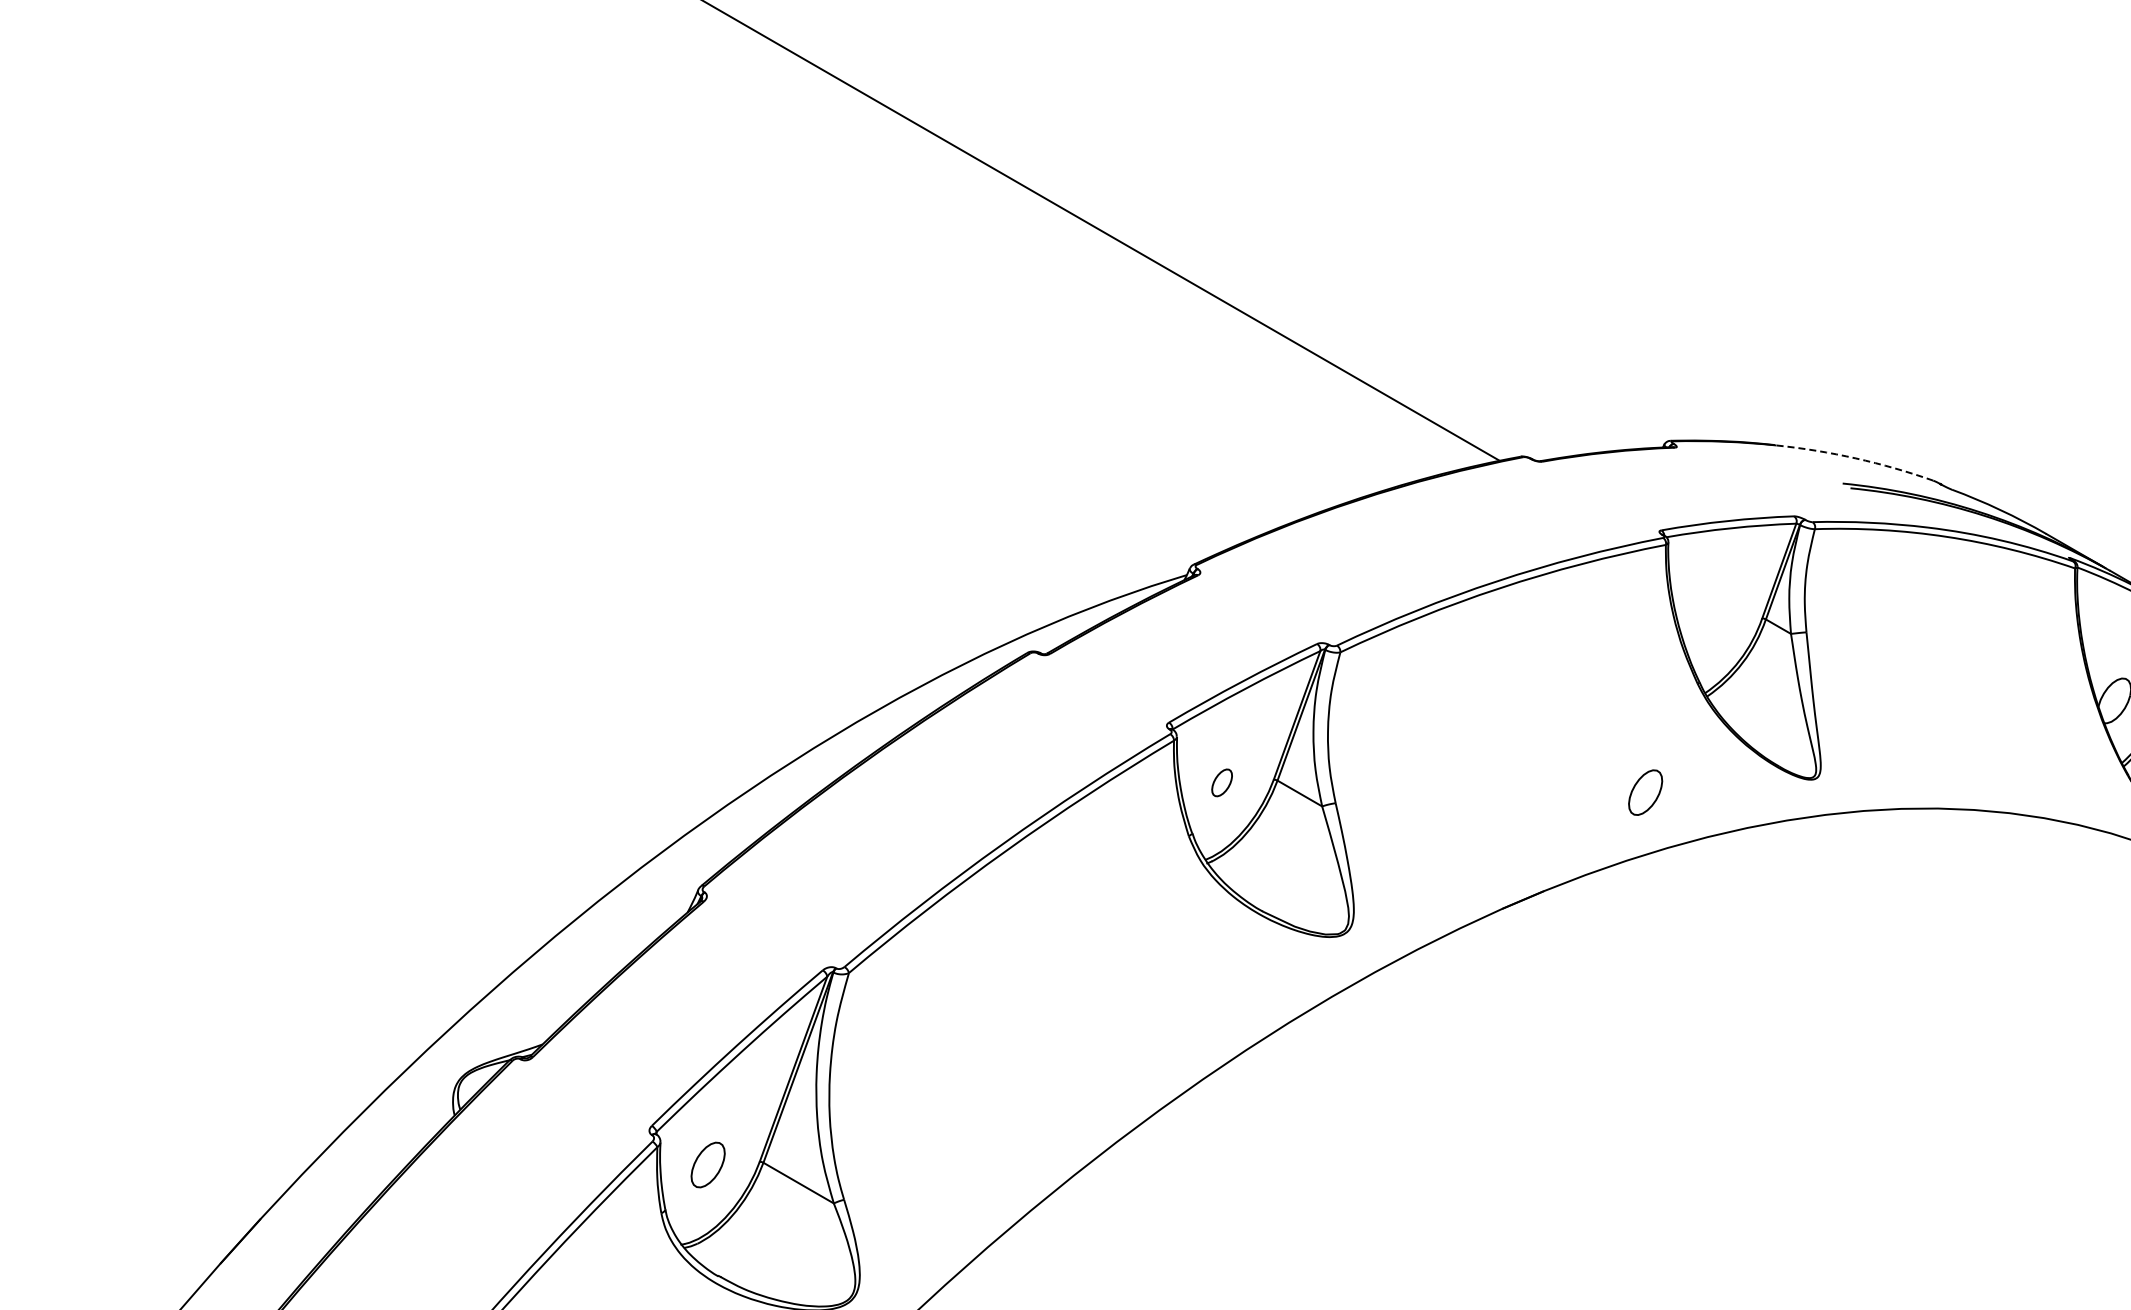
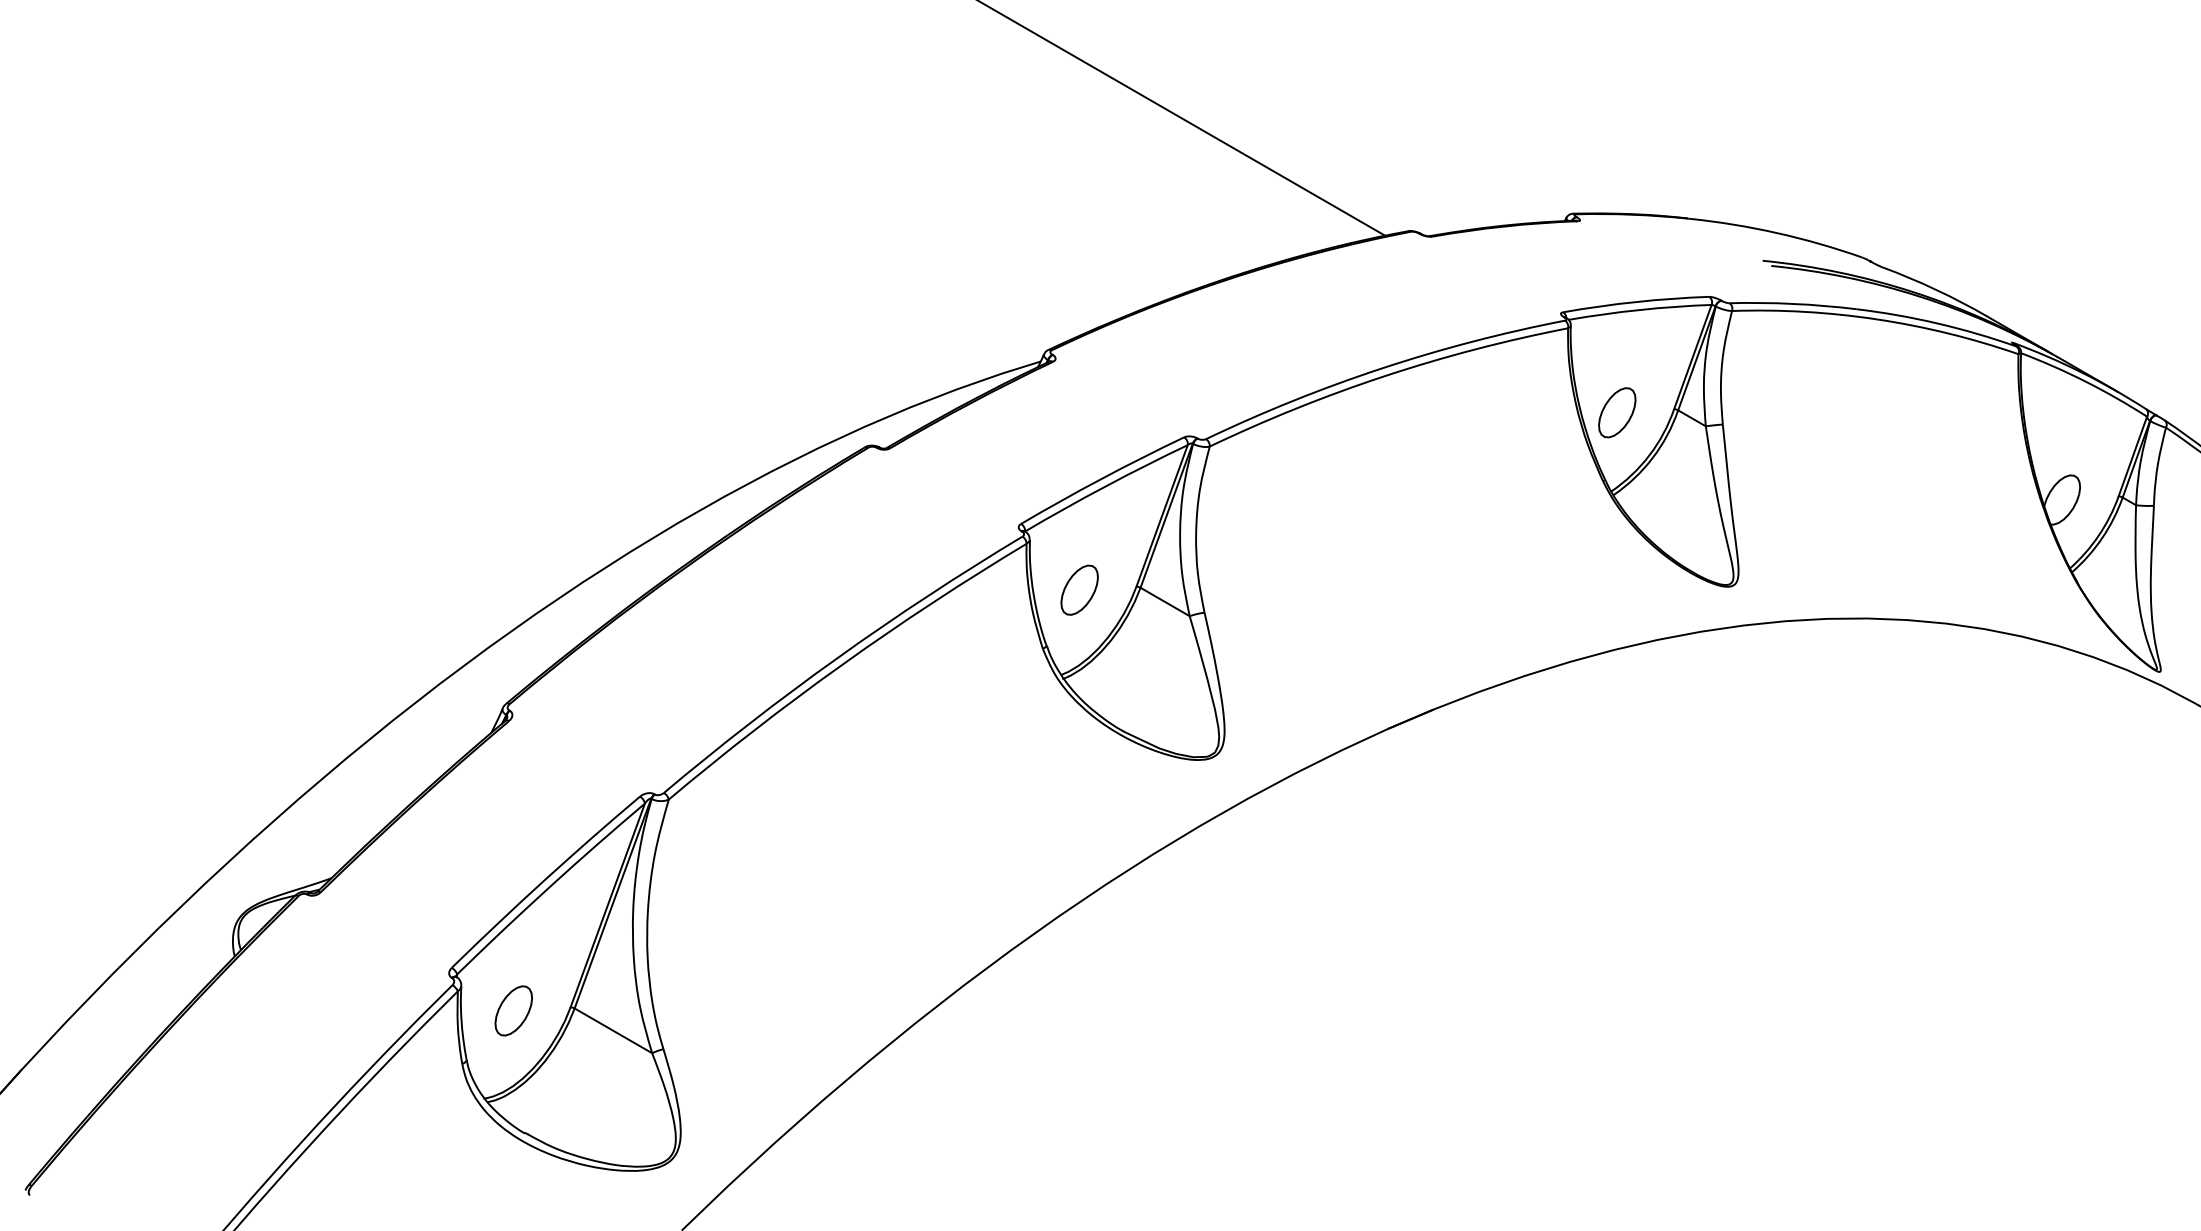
arc: (1855, 458) -> (1776, 233), dashed -> solid
part: (1221, 782) -> (1078, 589), size x1.67
part: (1645, 792) -> (1617, 412), moved

